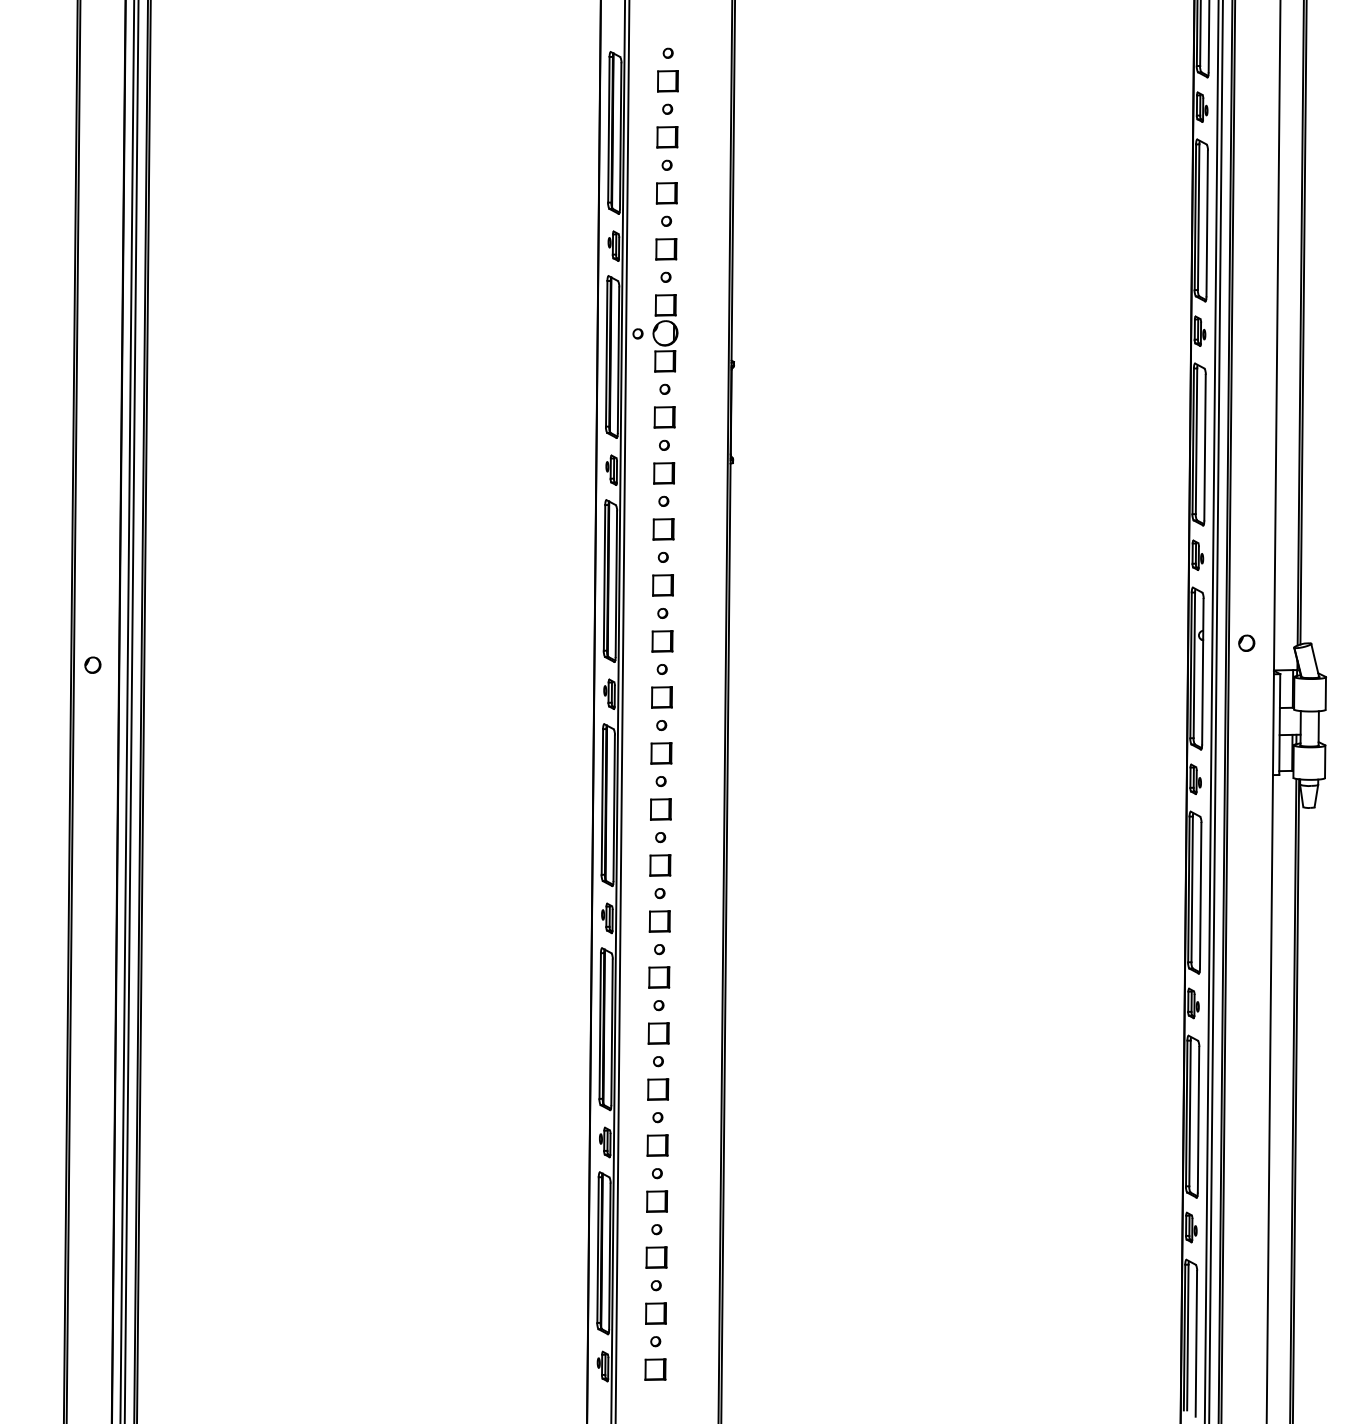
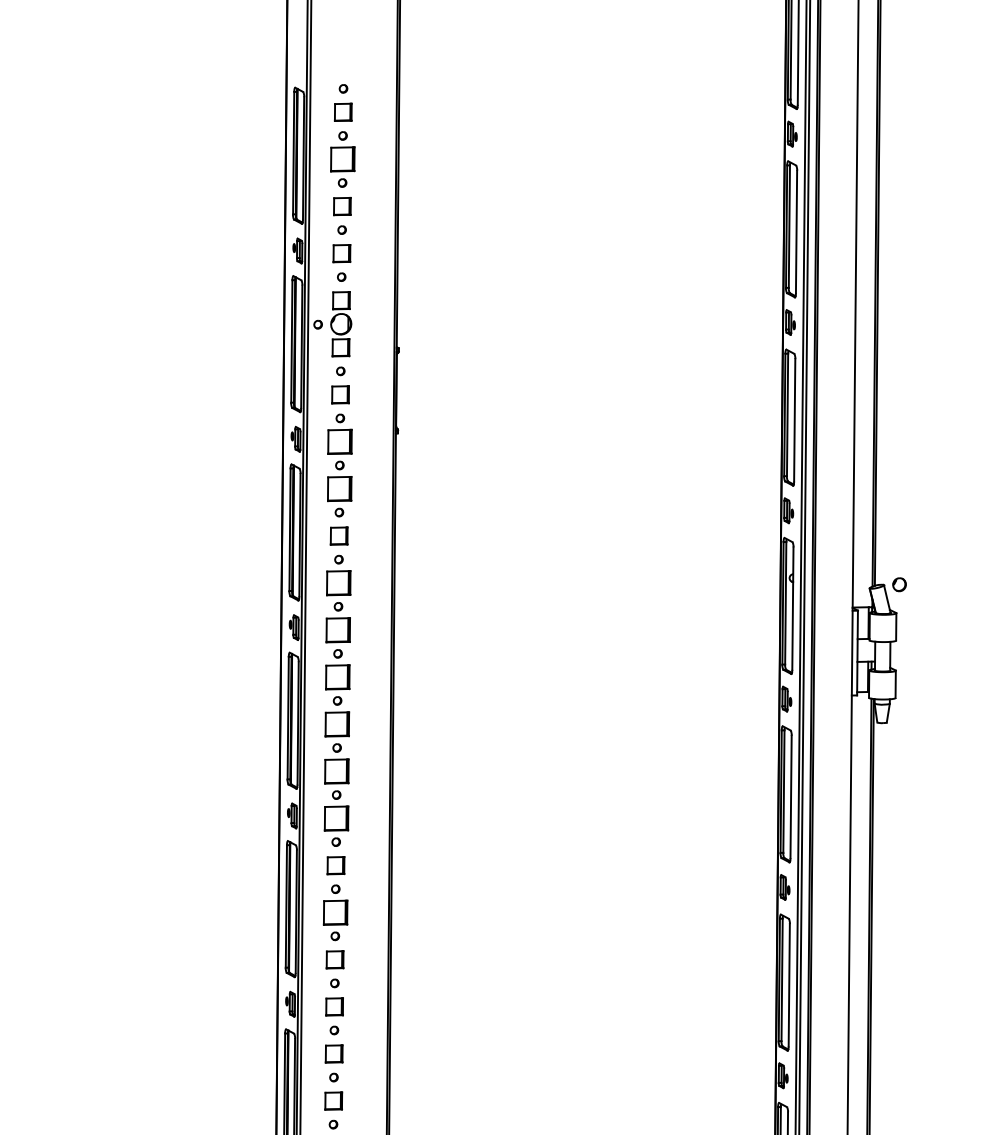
part: (667, 137) -> (342, 159), size x1.4
part: (664, 473) -> (340, 442), size x1.4
part: (663, 529) -> (339, 489), size x1.4
part: (662, 641) -> (338, 583), size x1.4
part: (1246, 642) -> (899, 584), moved
part: (661, 697) -> (337, 630), size x1.4
part: (661, 753) -> (337, 677), size x1.4
part: (660, 809) -> (337, 724), size x1.4
part: (660, 865) -> (337, 771), size x1.4
part: (659, 921) -> (336, 818), size x1.4
part: (658, 1033) -> (335, 912), size x1.4

